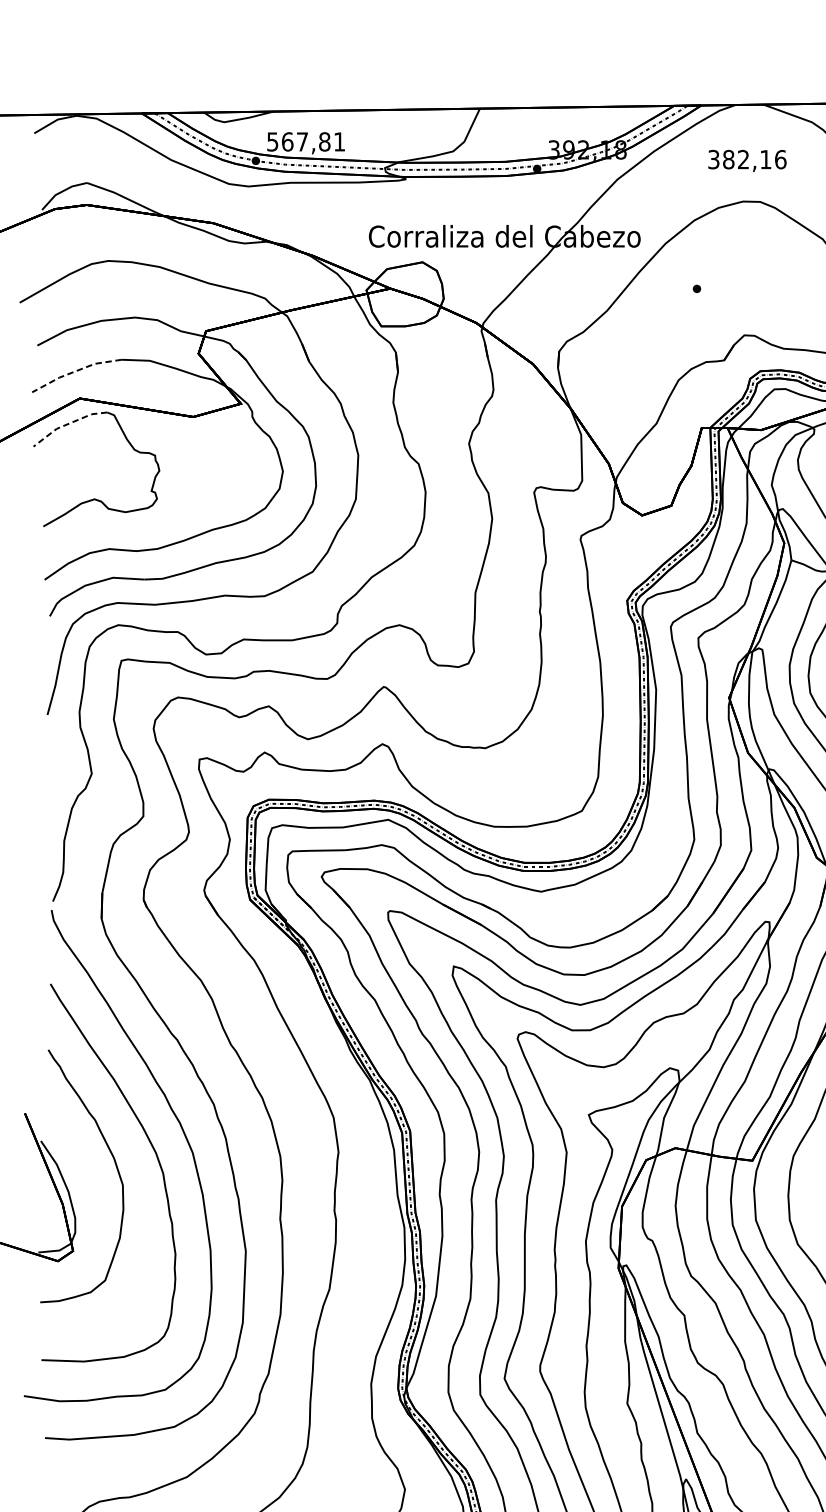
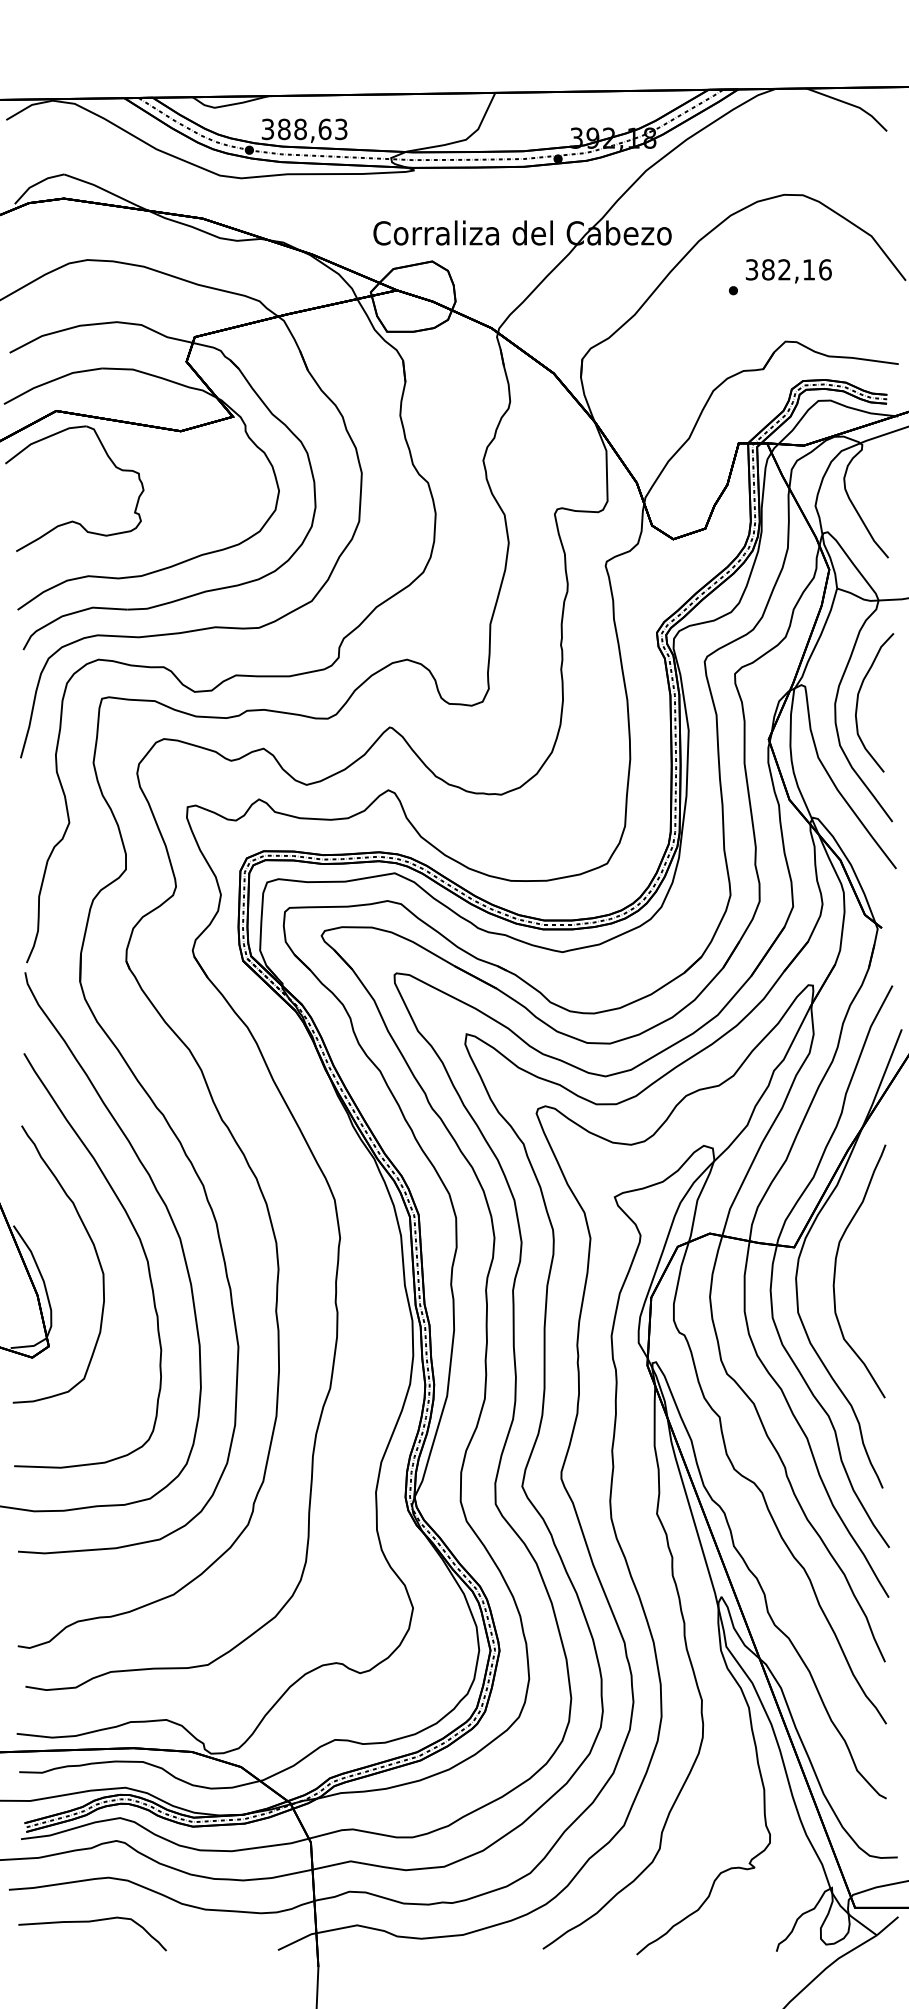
text: (306, 142) -> (304, 129), 567,81 -> 388,63
text: (747, 161) -> (788, 271), moved
line: (75, 371) -> (51, 381), dashed -> solid
line: (67, 424) -> (42, 439), dashed -> solid

